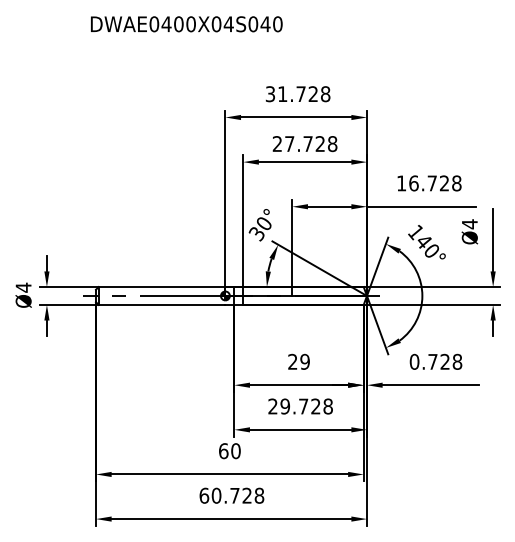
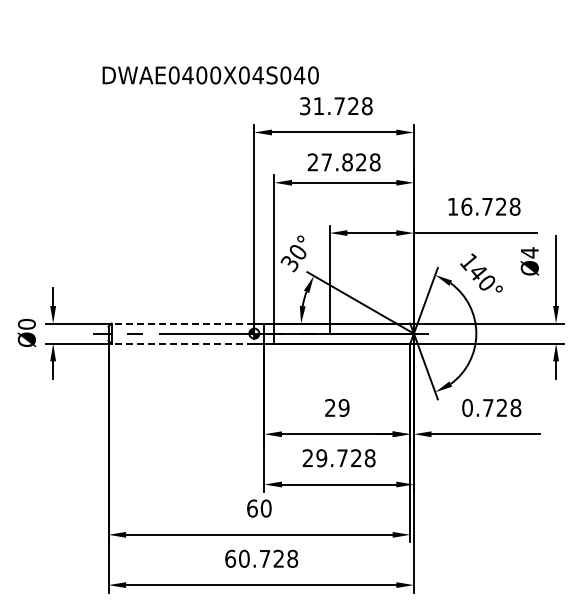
text: (186, 24) -> (210, 75), moved
text: (308, 144) -> (347, 162), 27.728 -> 27.828
line: (161, 286) -> (182, 323), solid -> dashed
text: (23, 287) -> (26, 324), Ø4 -> Ø0
line: (161, 304) -> (182, 343), solid -> dashed

